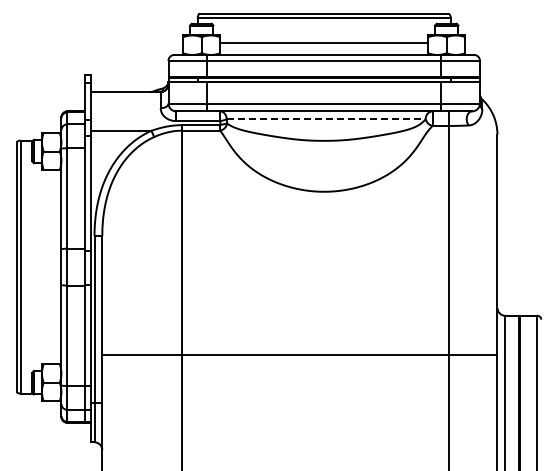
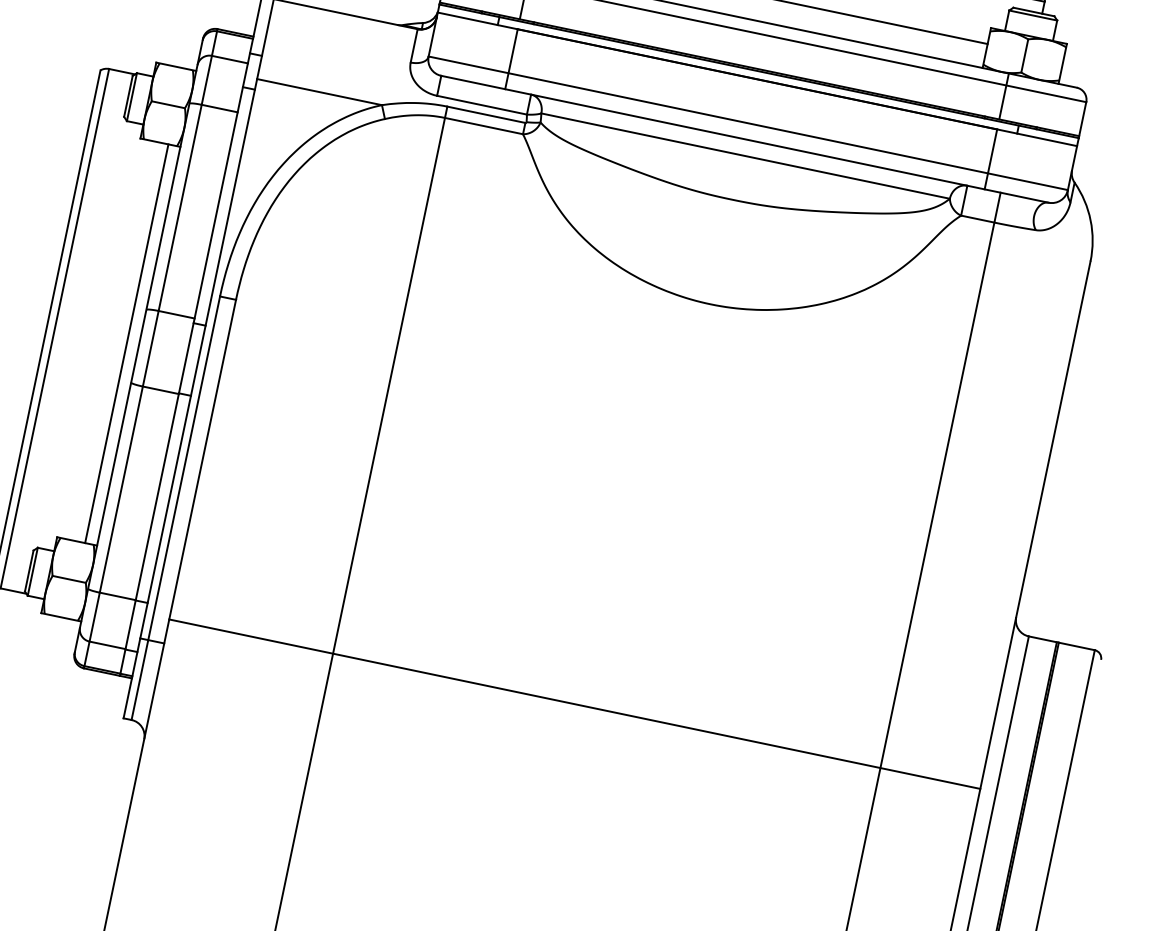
line: (326, 119) -> (746, 156), dashed -> solid
line: (55, 267) -> (126, 344), added
line: (299, 354) -> (574, 703), moved

